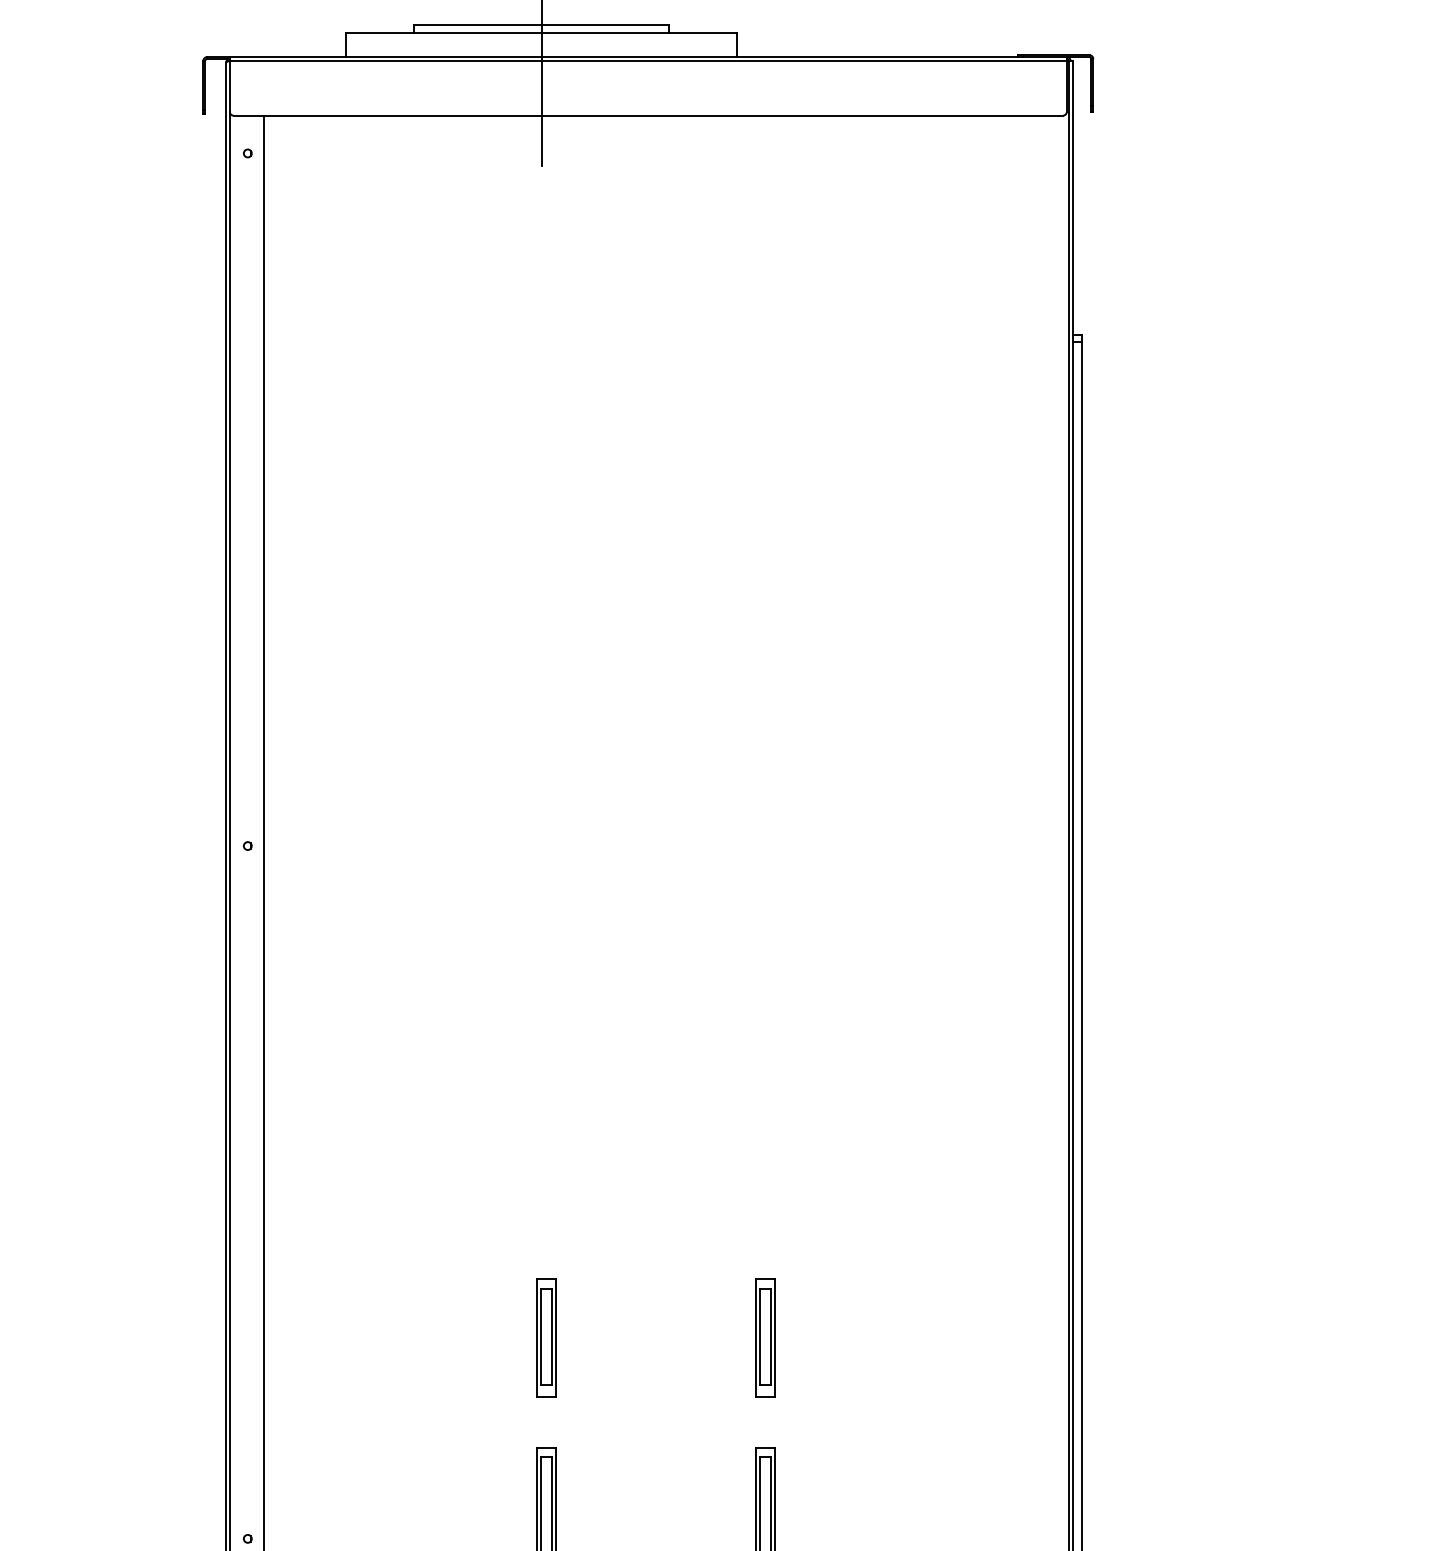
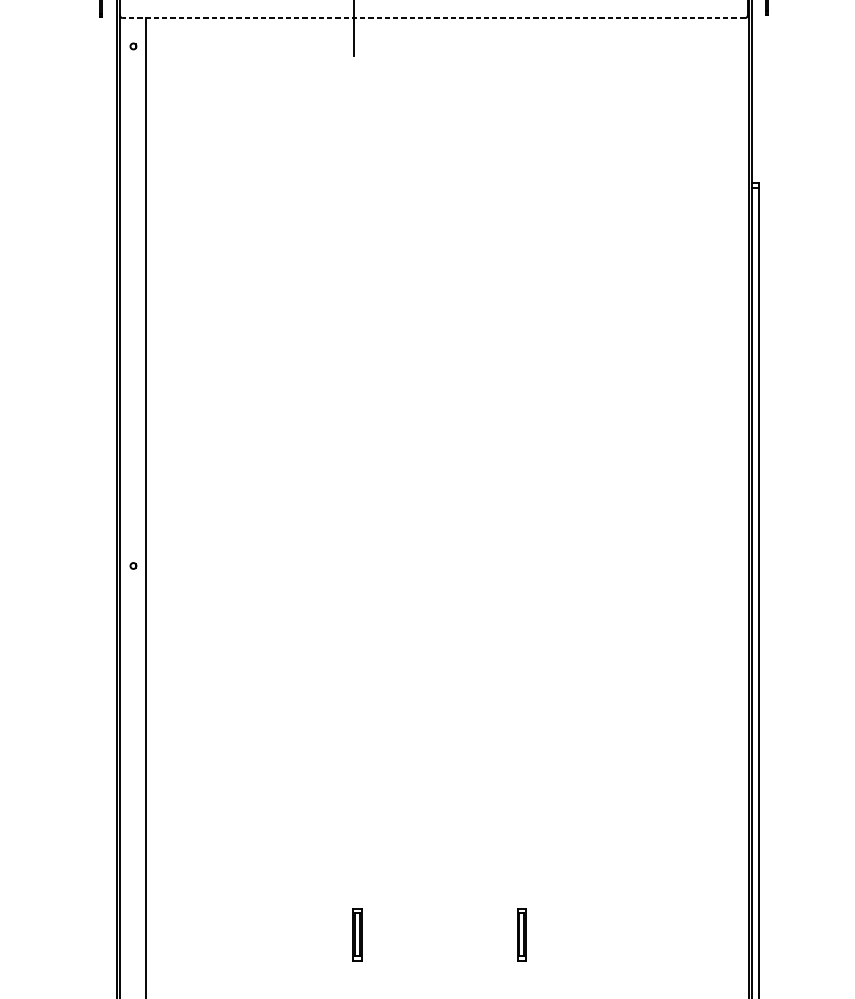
line: (648, 115) -> (434, 17), solid -> dashed
part: (546, 1337) -> (357, 934), size x0.6
part: (765, 1337) -> (521, 934), size x0.6

